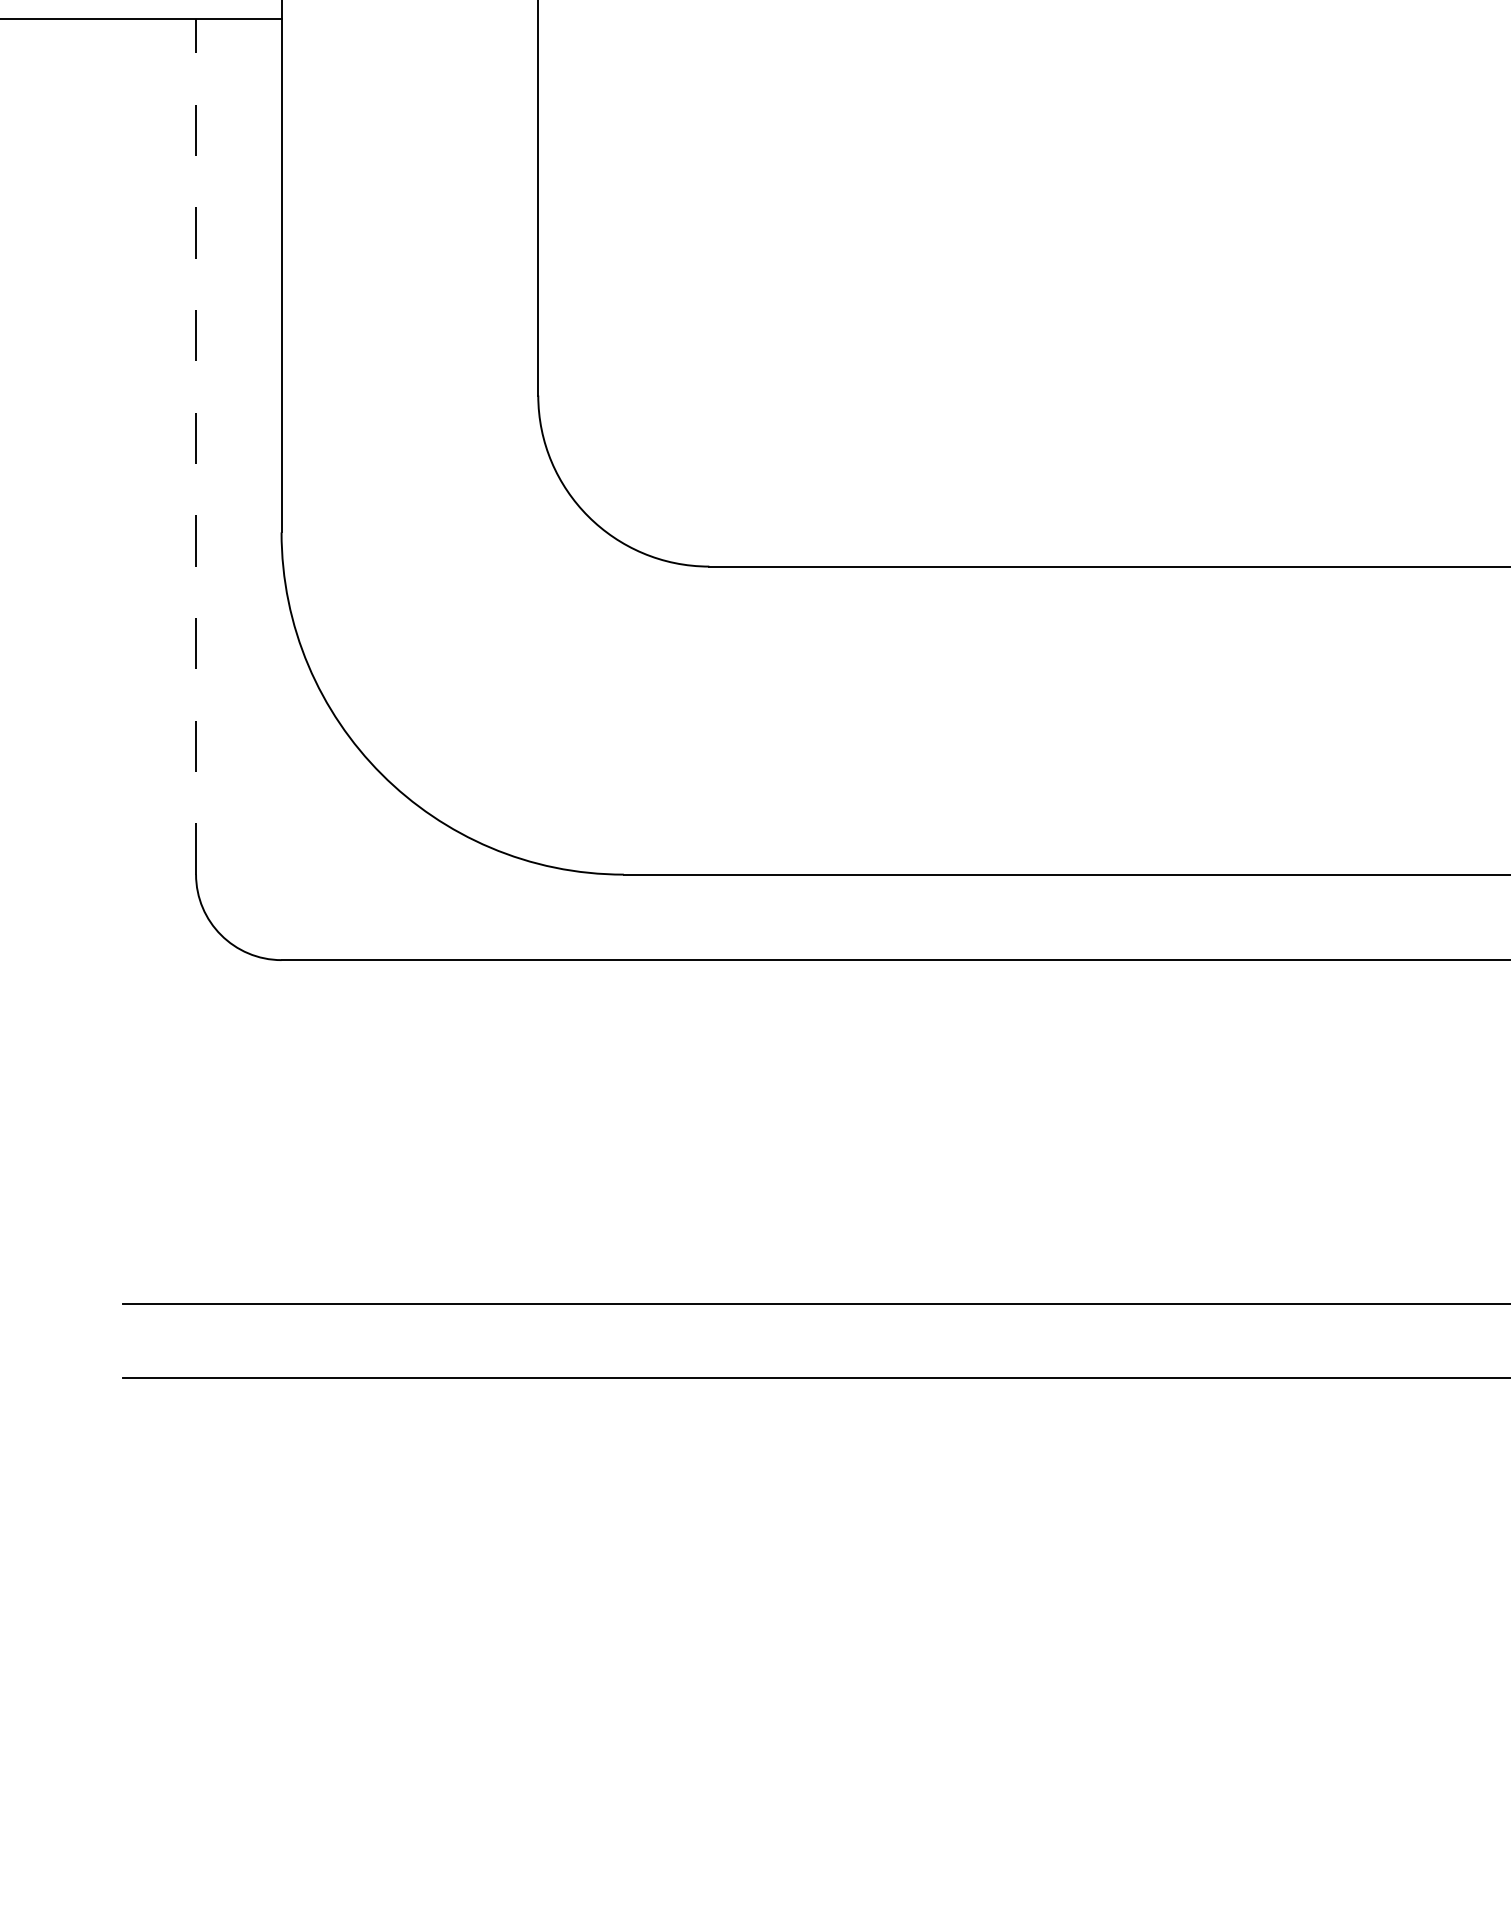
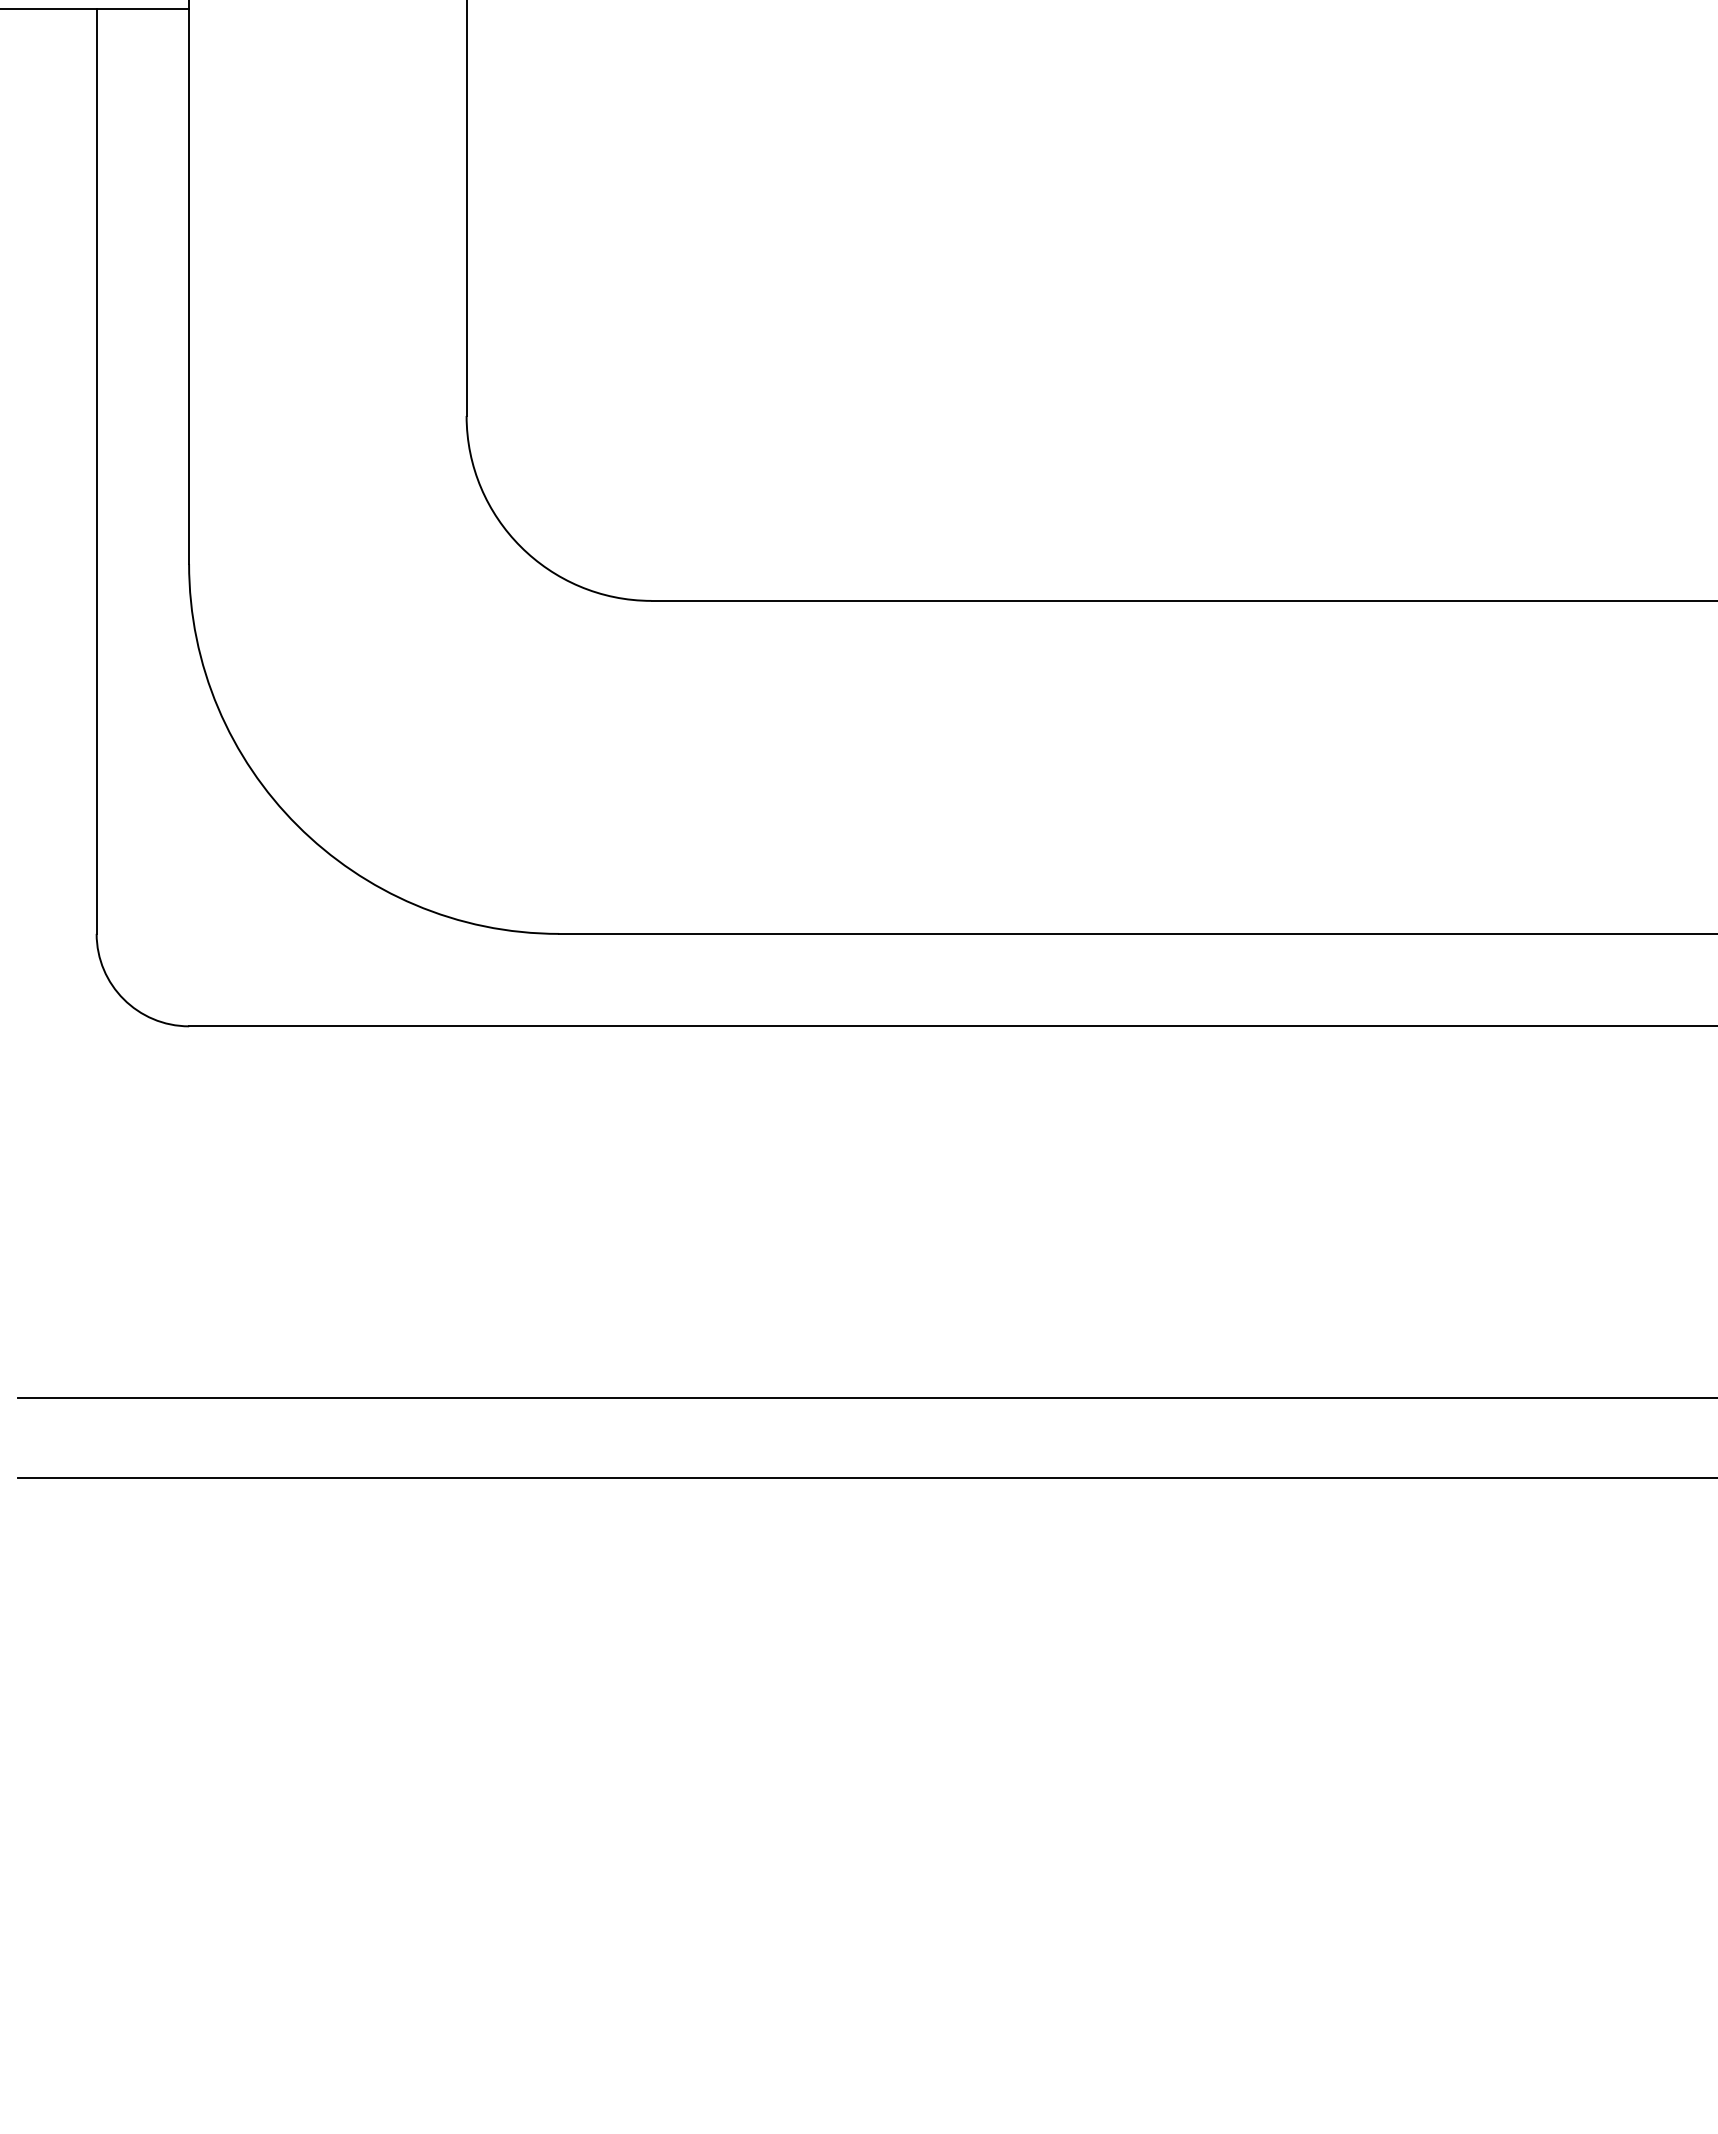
line: (195, 445) -> (96, 470), dashed -> solid

